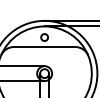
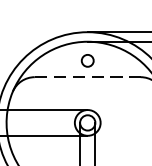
line: (44, 47) -> (87, 77), solid -> dashed

